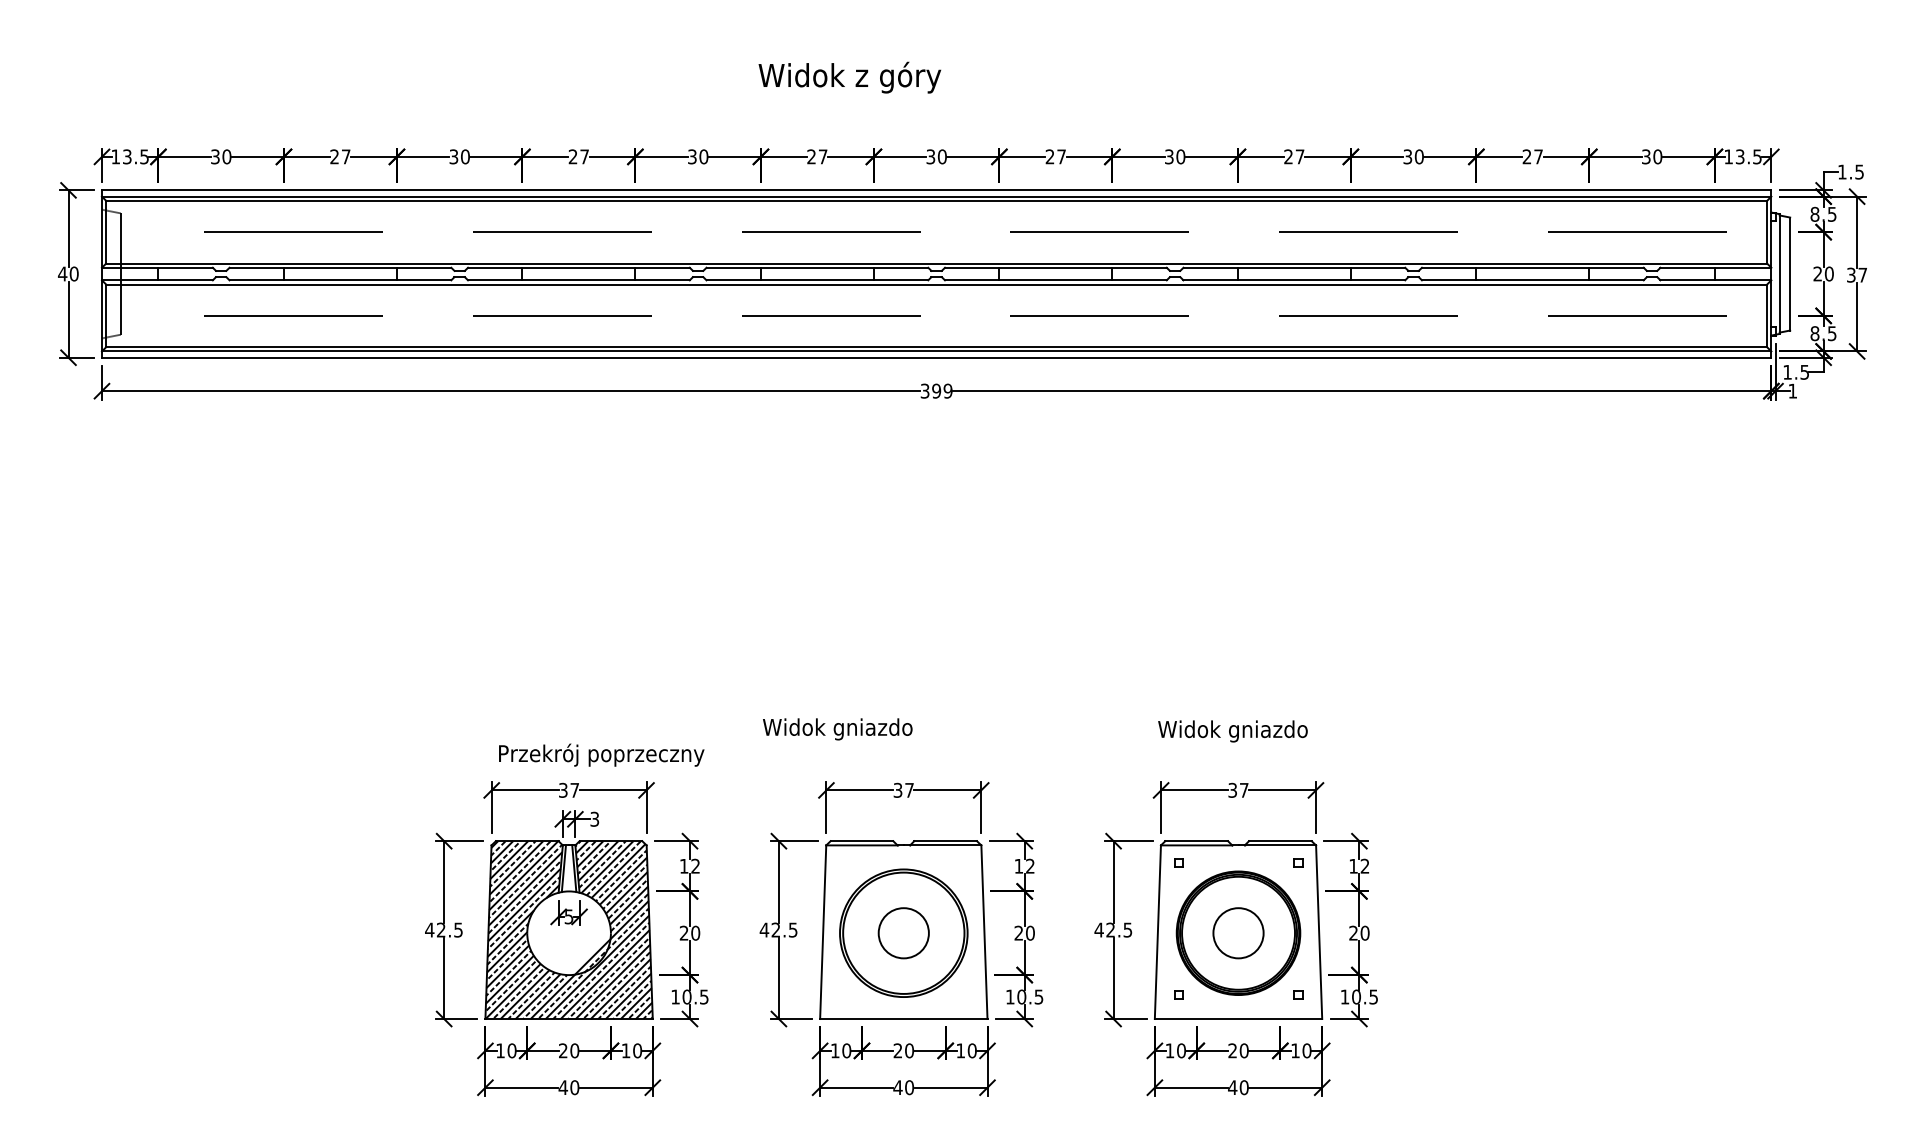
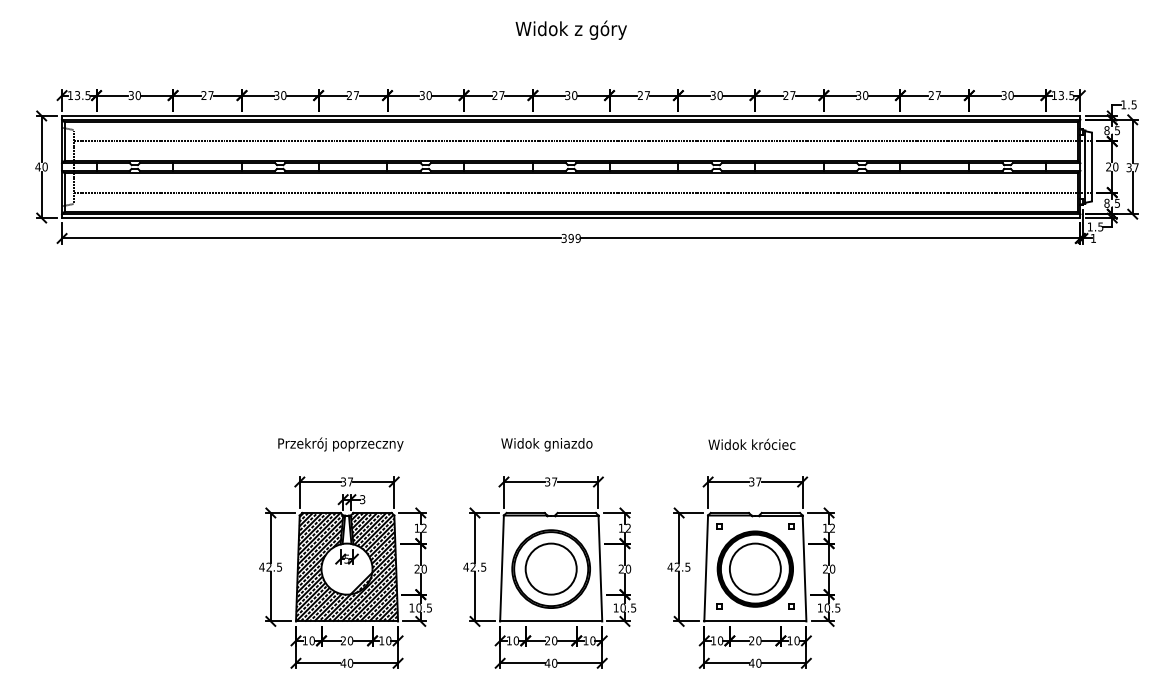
text: (848, 76) -> (570, 29), moved
text: (837, 728) -> (546, 444), moved
text: (1232, 730) -> (751, 445), Widok gniazdo -> Widok króciec
text: (601, 755) -> (340, 444), moved
circle: (902, 932) -> (550, 568), size x1.67
circle: (1237, 932) -> (754, 568), size x1.67

